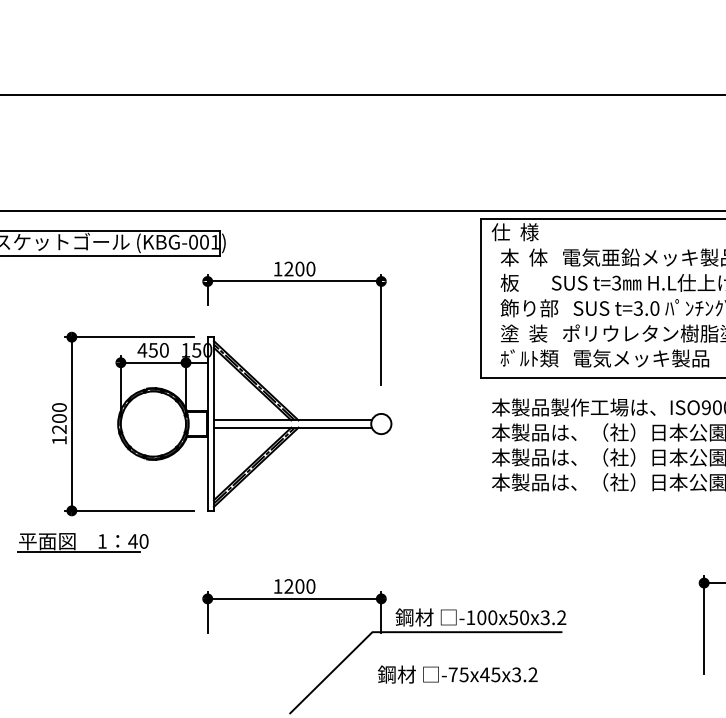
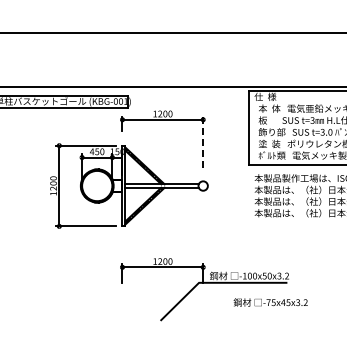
line: (381, 330) -> (203, 142), solid -> dashed
part: (80, 541) -> (63, 240), removed
text: (457, 674) -> (270, 302), moved

